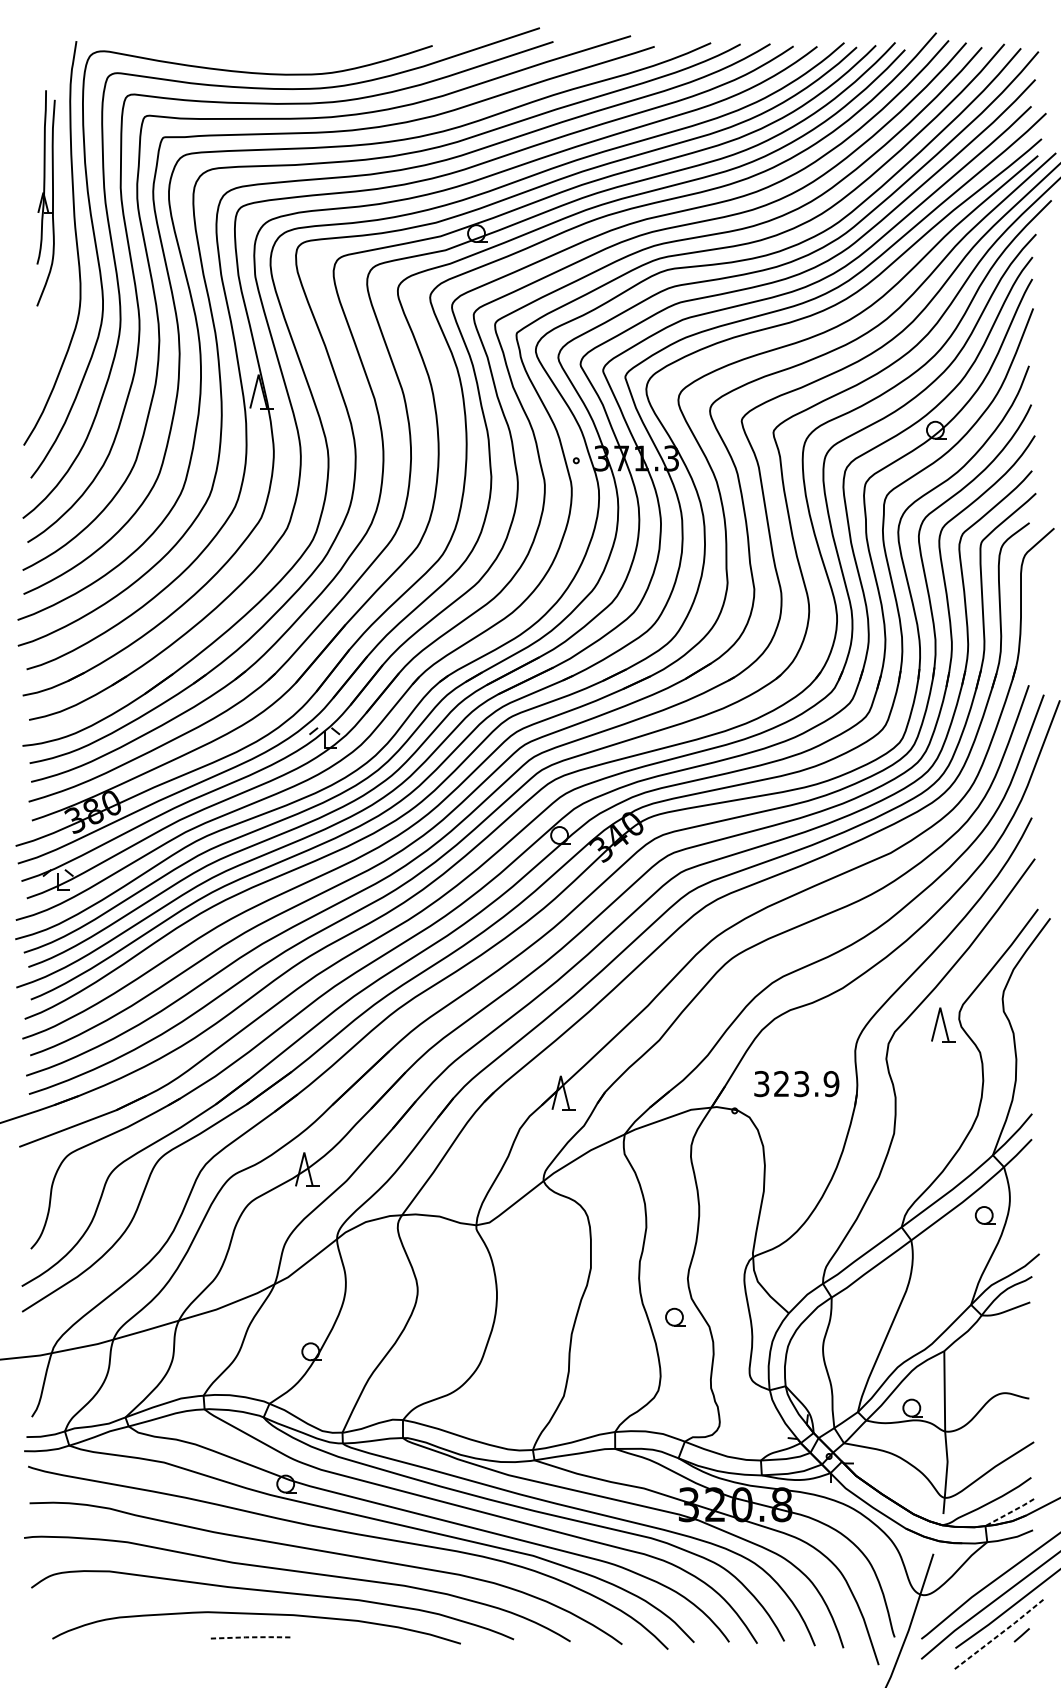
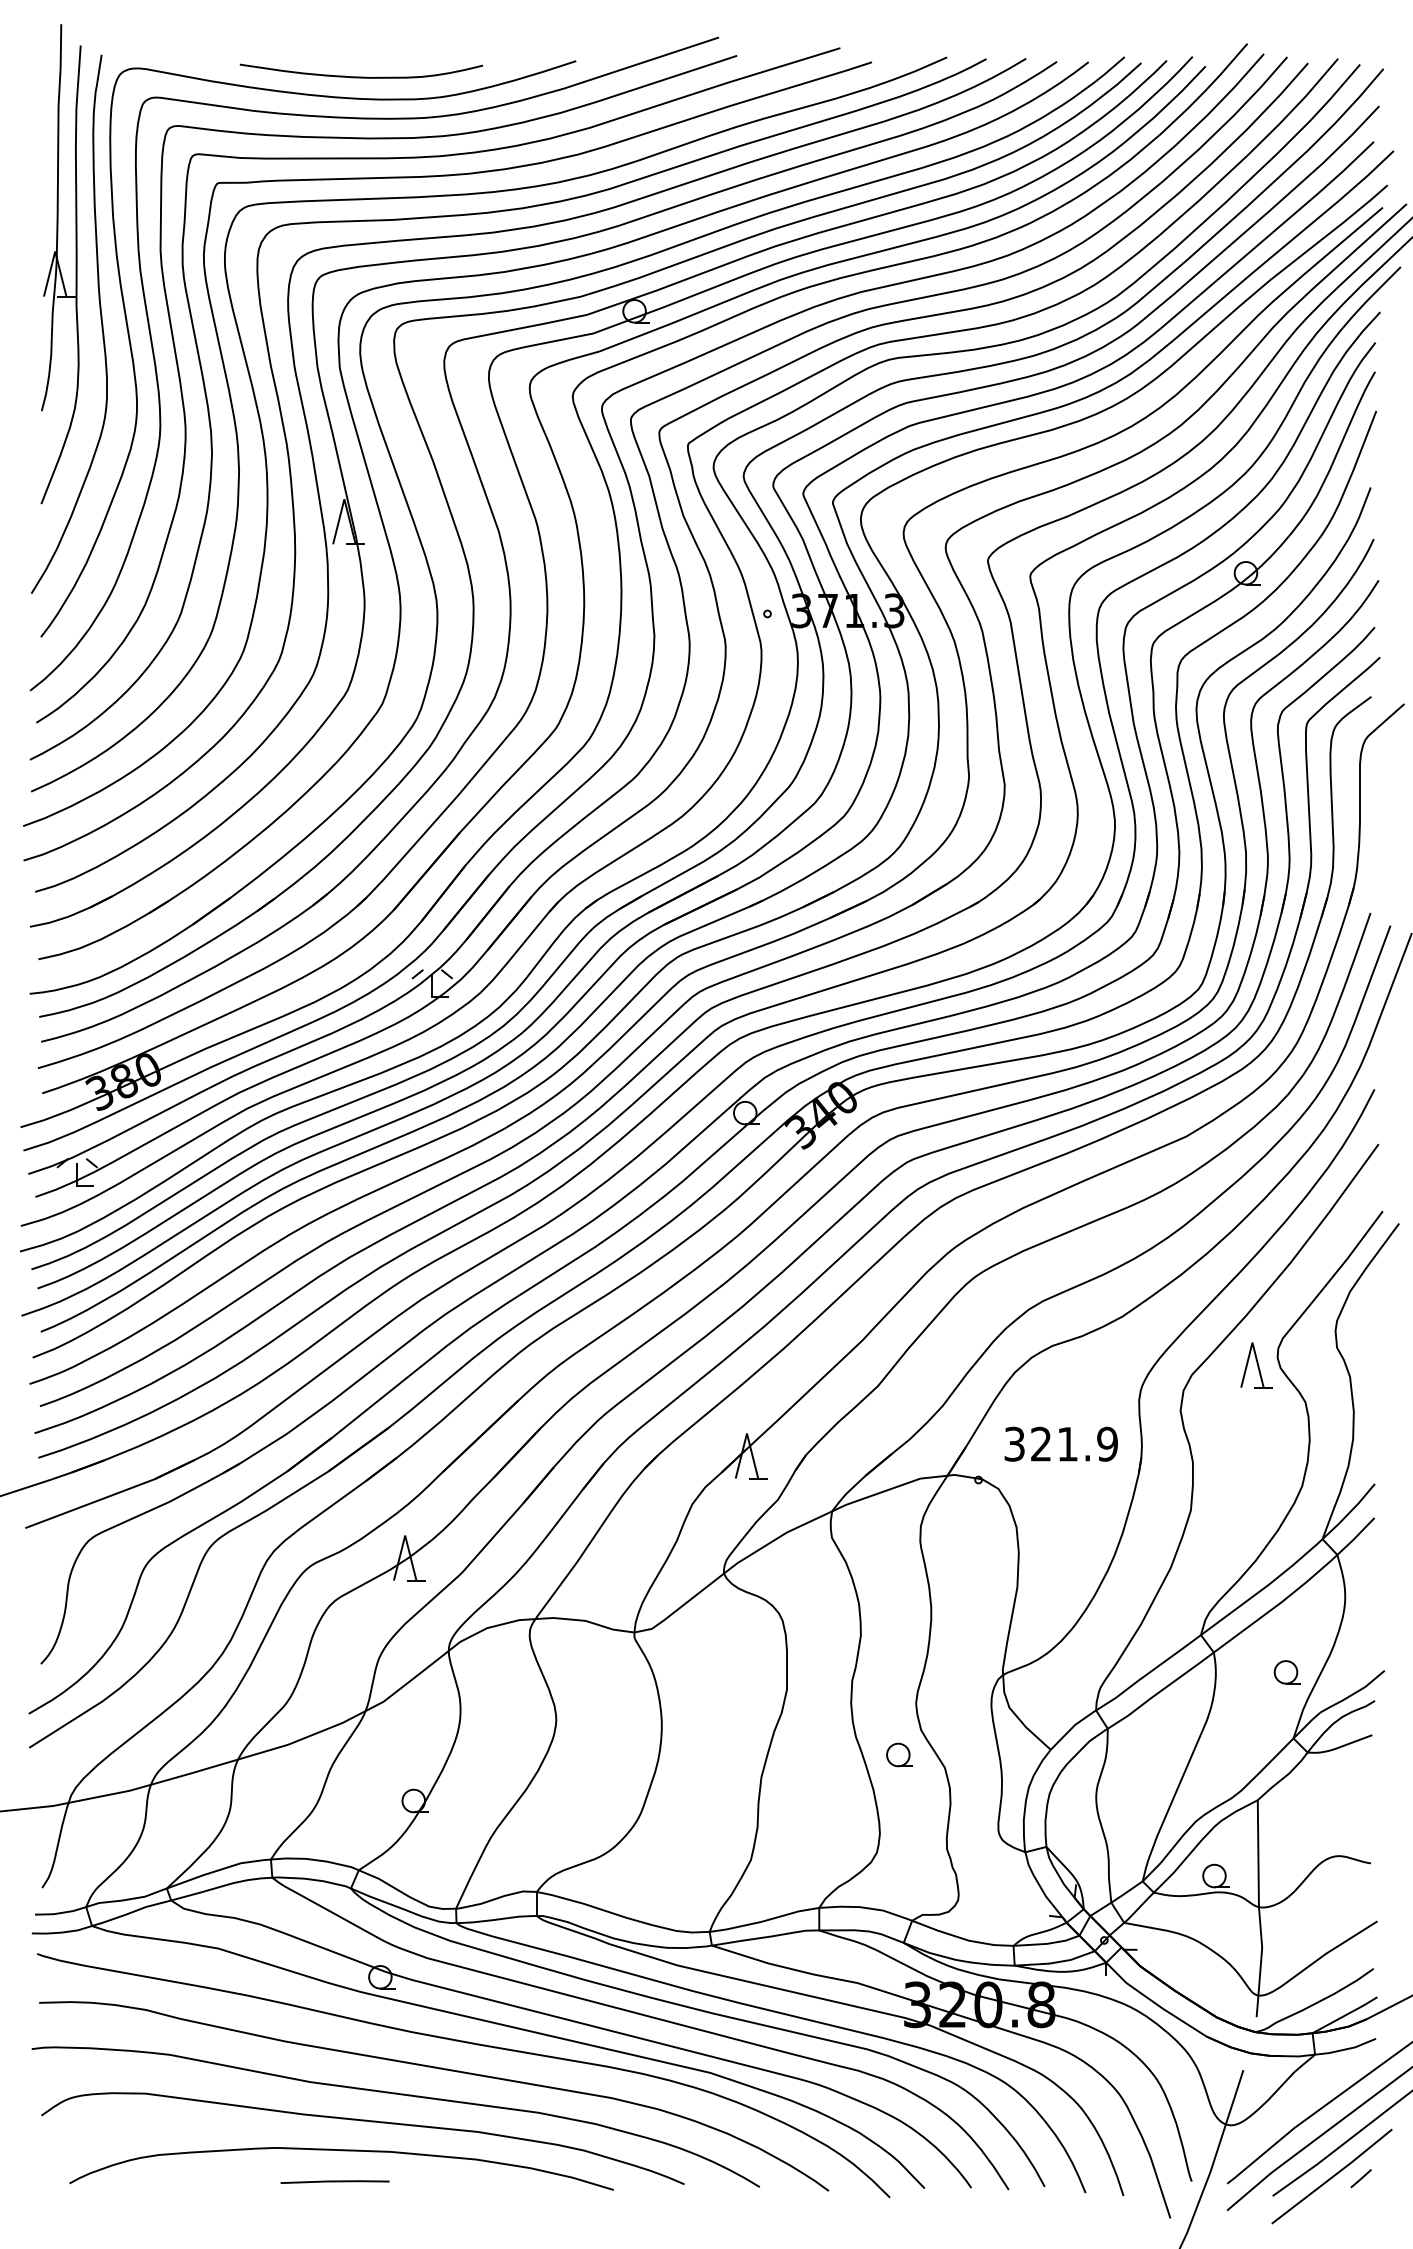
curve: (271, 57) -> (361, 76), added
part: (45, 198) -> (60, 264), size x1.67
text: (801, 1083) -> (1067, 1443), 323.9 -> 321.9
part: (984, 1215) -> (1286, 1672), moved
line: (1010, 1512) -> (1345, 2015), dashed -> solid
line: (1001, 1633) -> (1333, 2176), dashed -> solid
line: (252, 1637) -> (335, 2181), dashed -> solid

